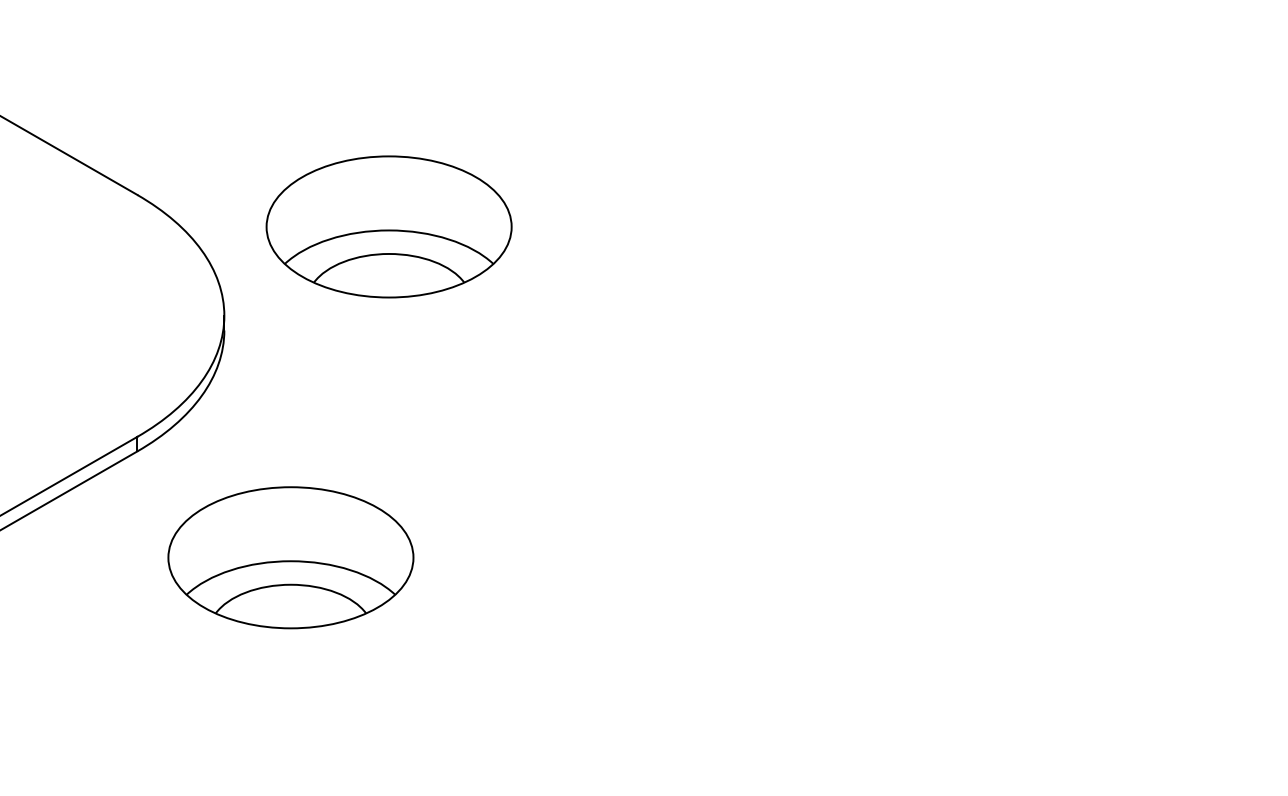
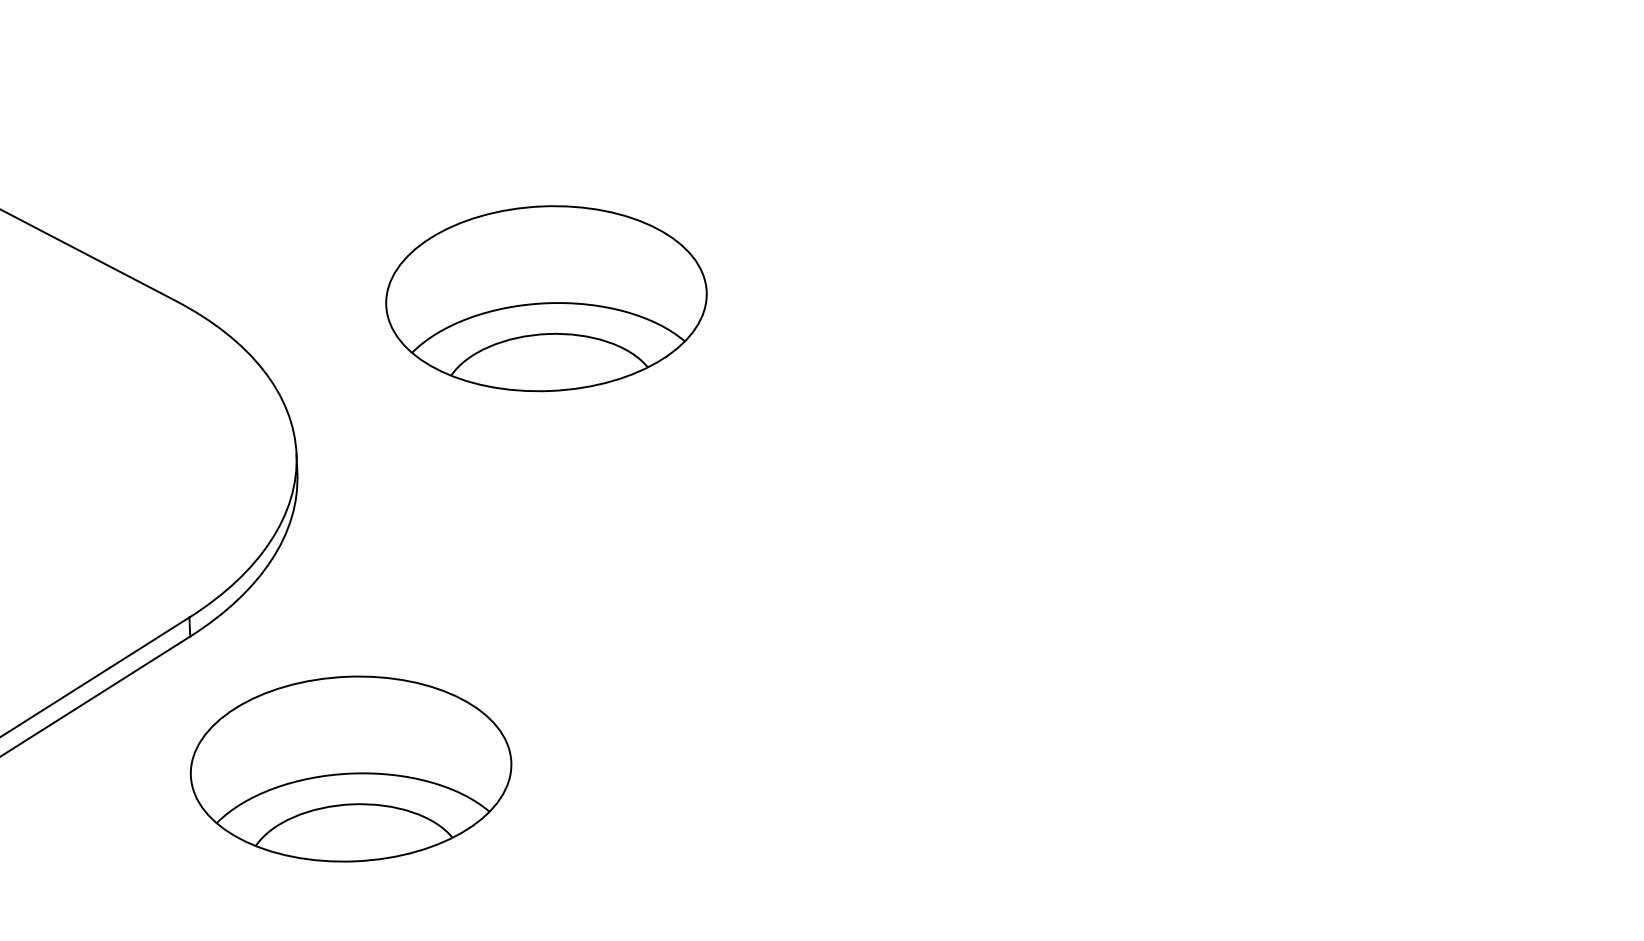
part: (388, 226) -> (545, 298), moved
part: (290, 557) -> (350, 768), moved

